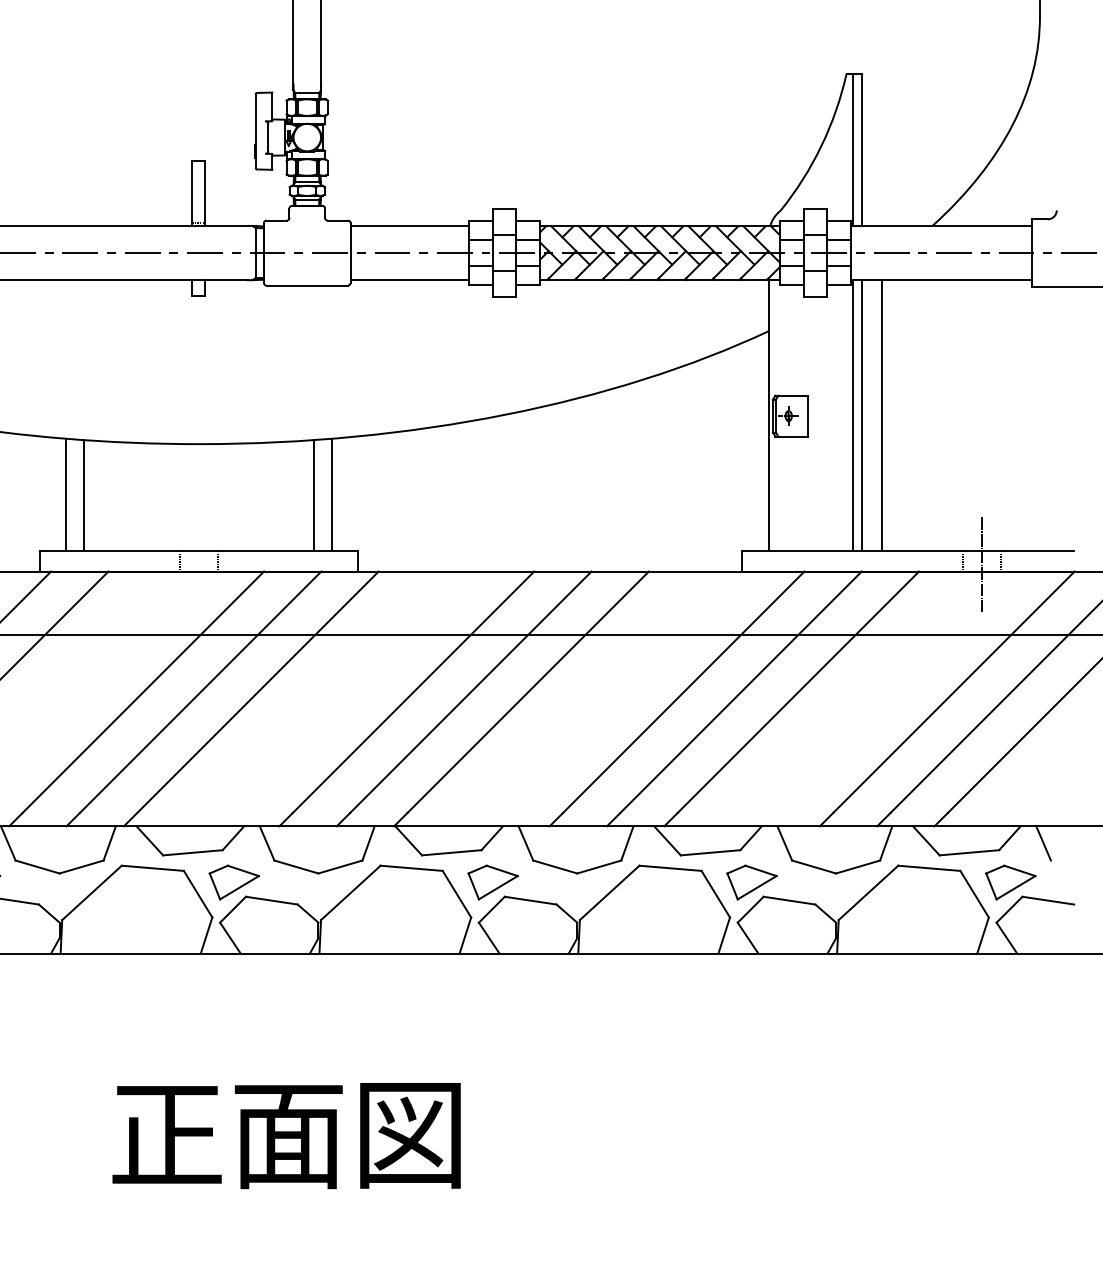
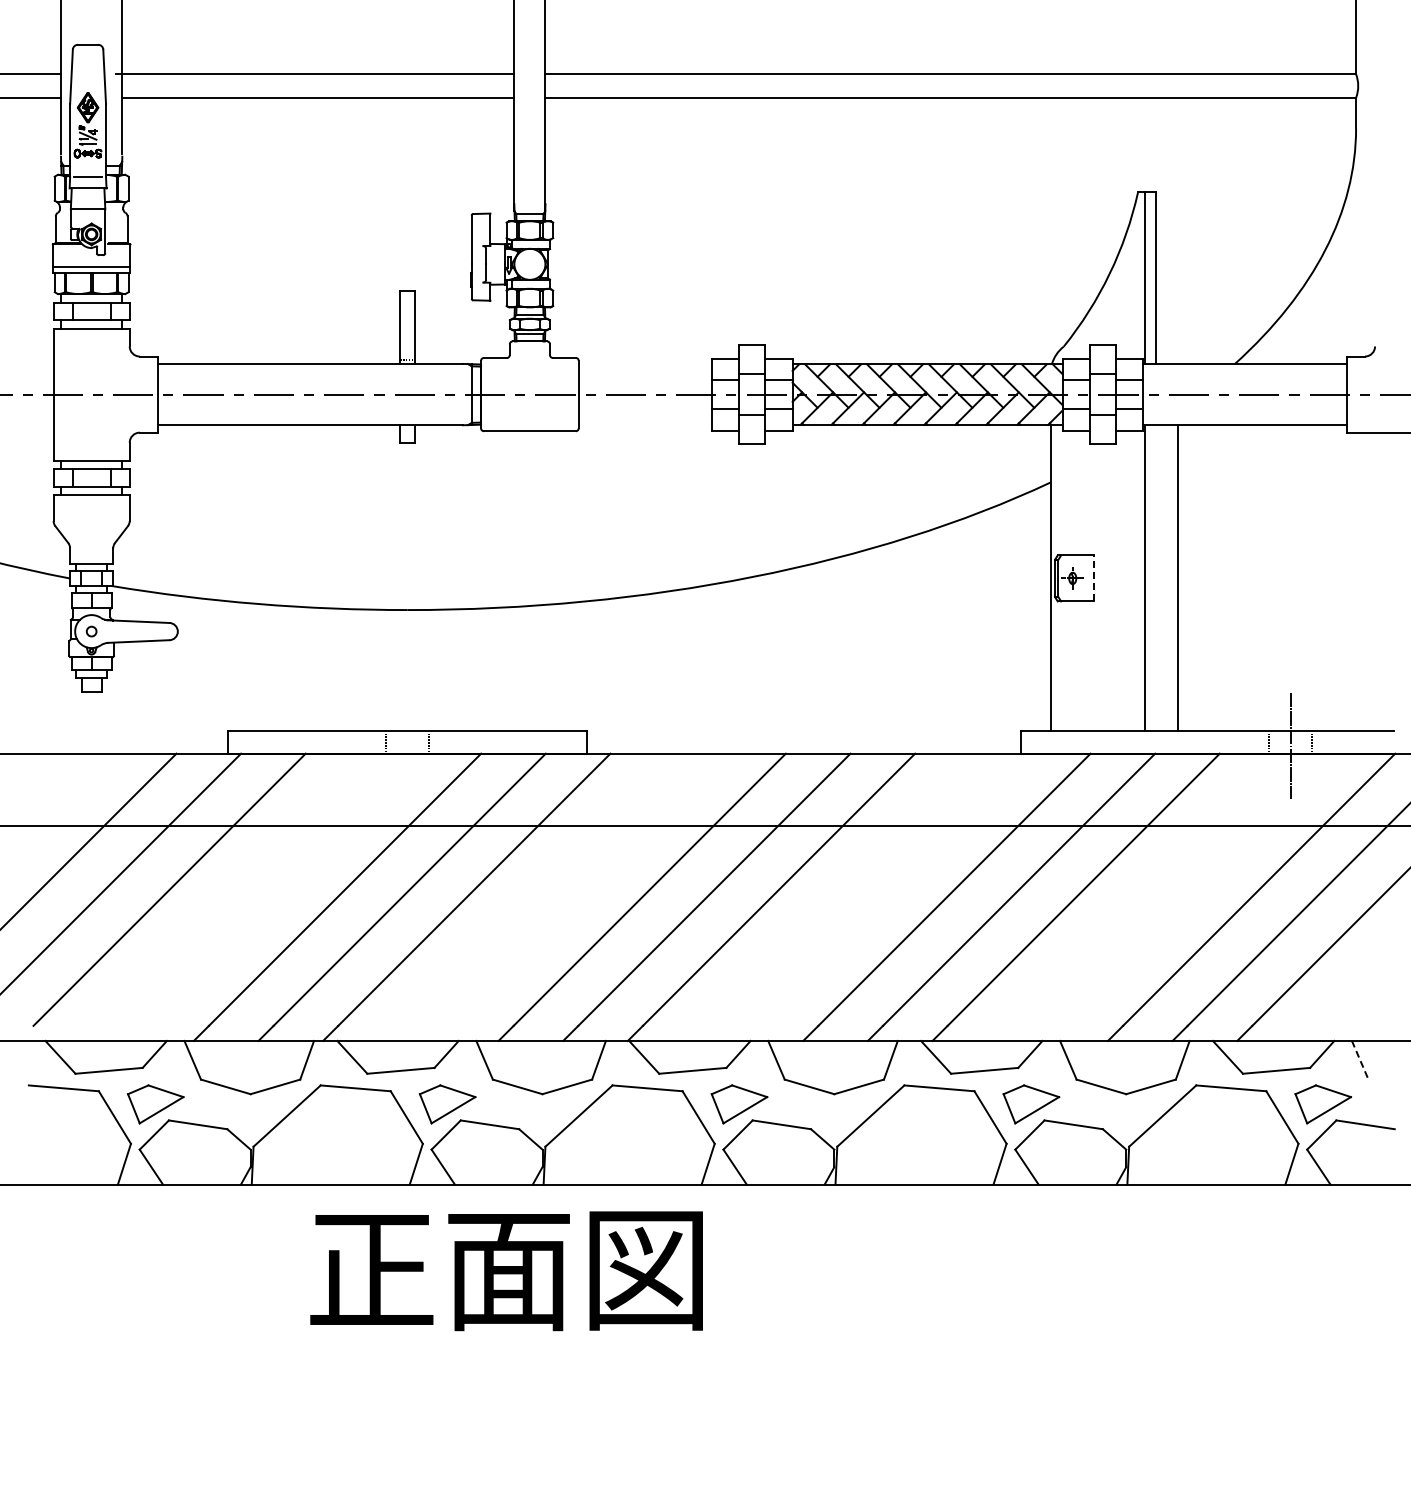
line: (409, 225) -> (645, 363), removed
line: (409, 280) -> (645, 425), removed
line: (862, 415) -> (1155, 577), removed
line: (807, 416) -> (1094, 578), solid -> dashed
line: (65, 495) -> (257, 667), removed
line: (83, 495) -> (277, 667), removed
line: (314, 495) -> (537, 667), removed
line: (331, 495) -> (557, 667), removed
line: (1043, 843) -> (1360, 1060), solid -> dashed
text: (286, 1136) -> (506, 1271), moved

